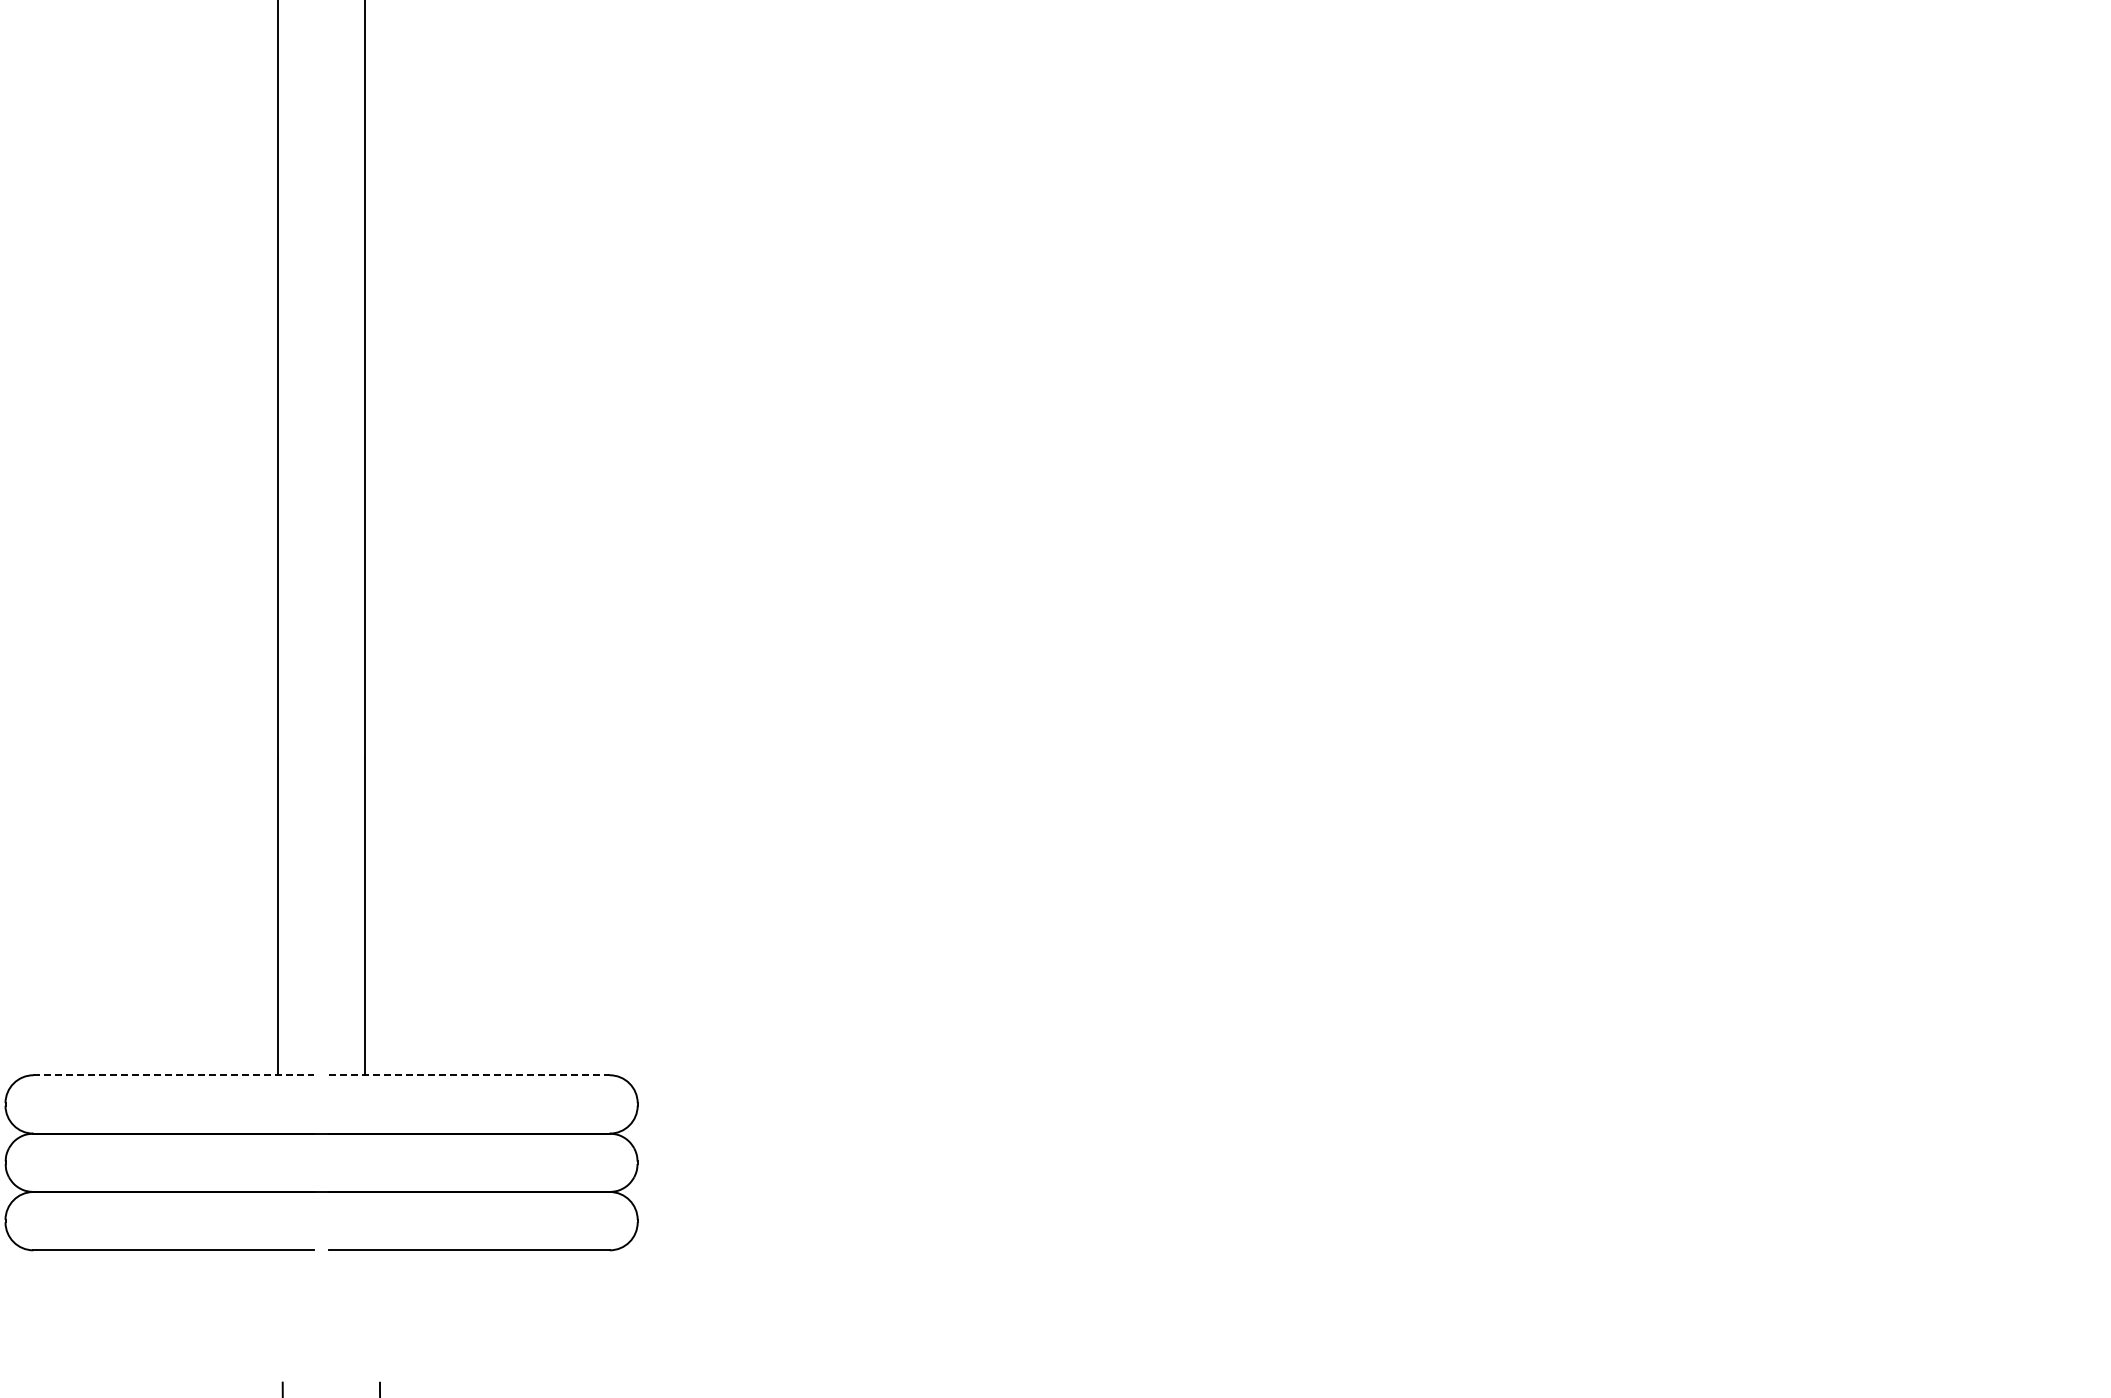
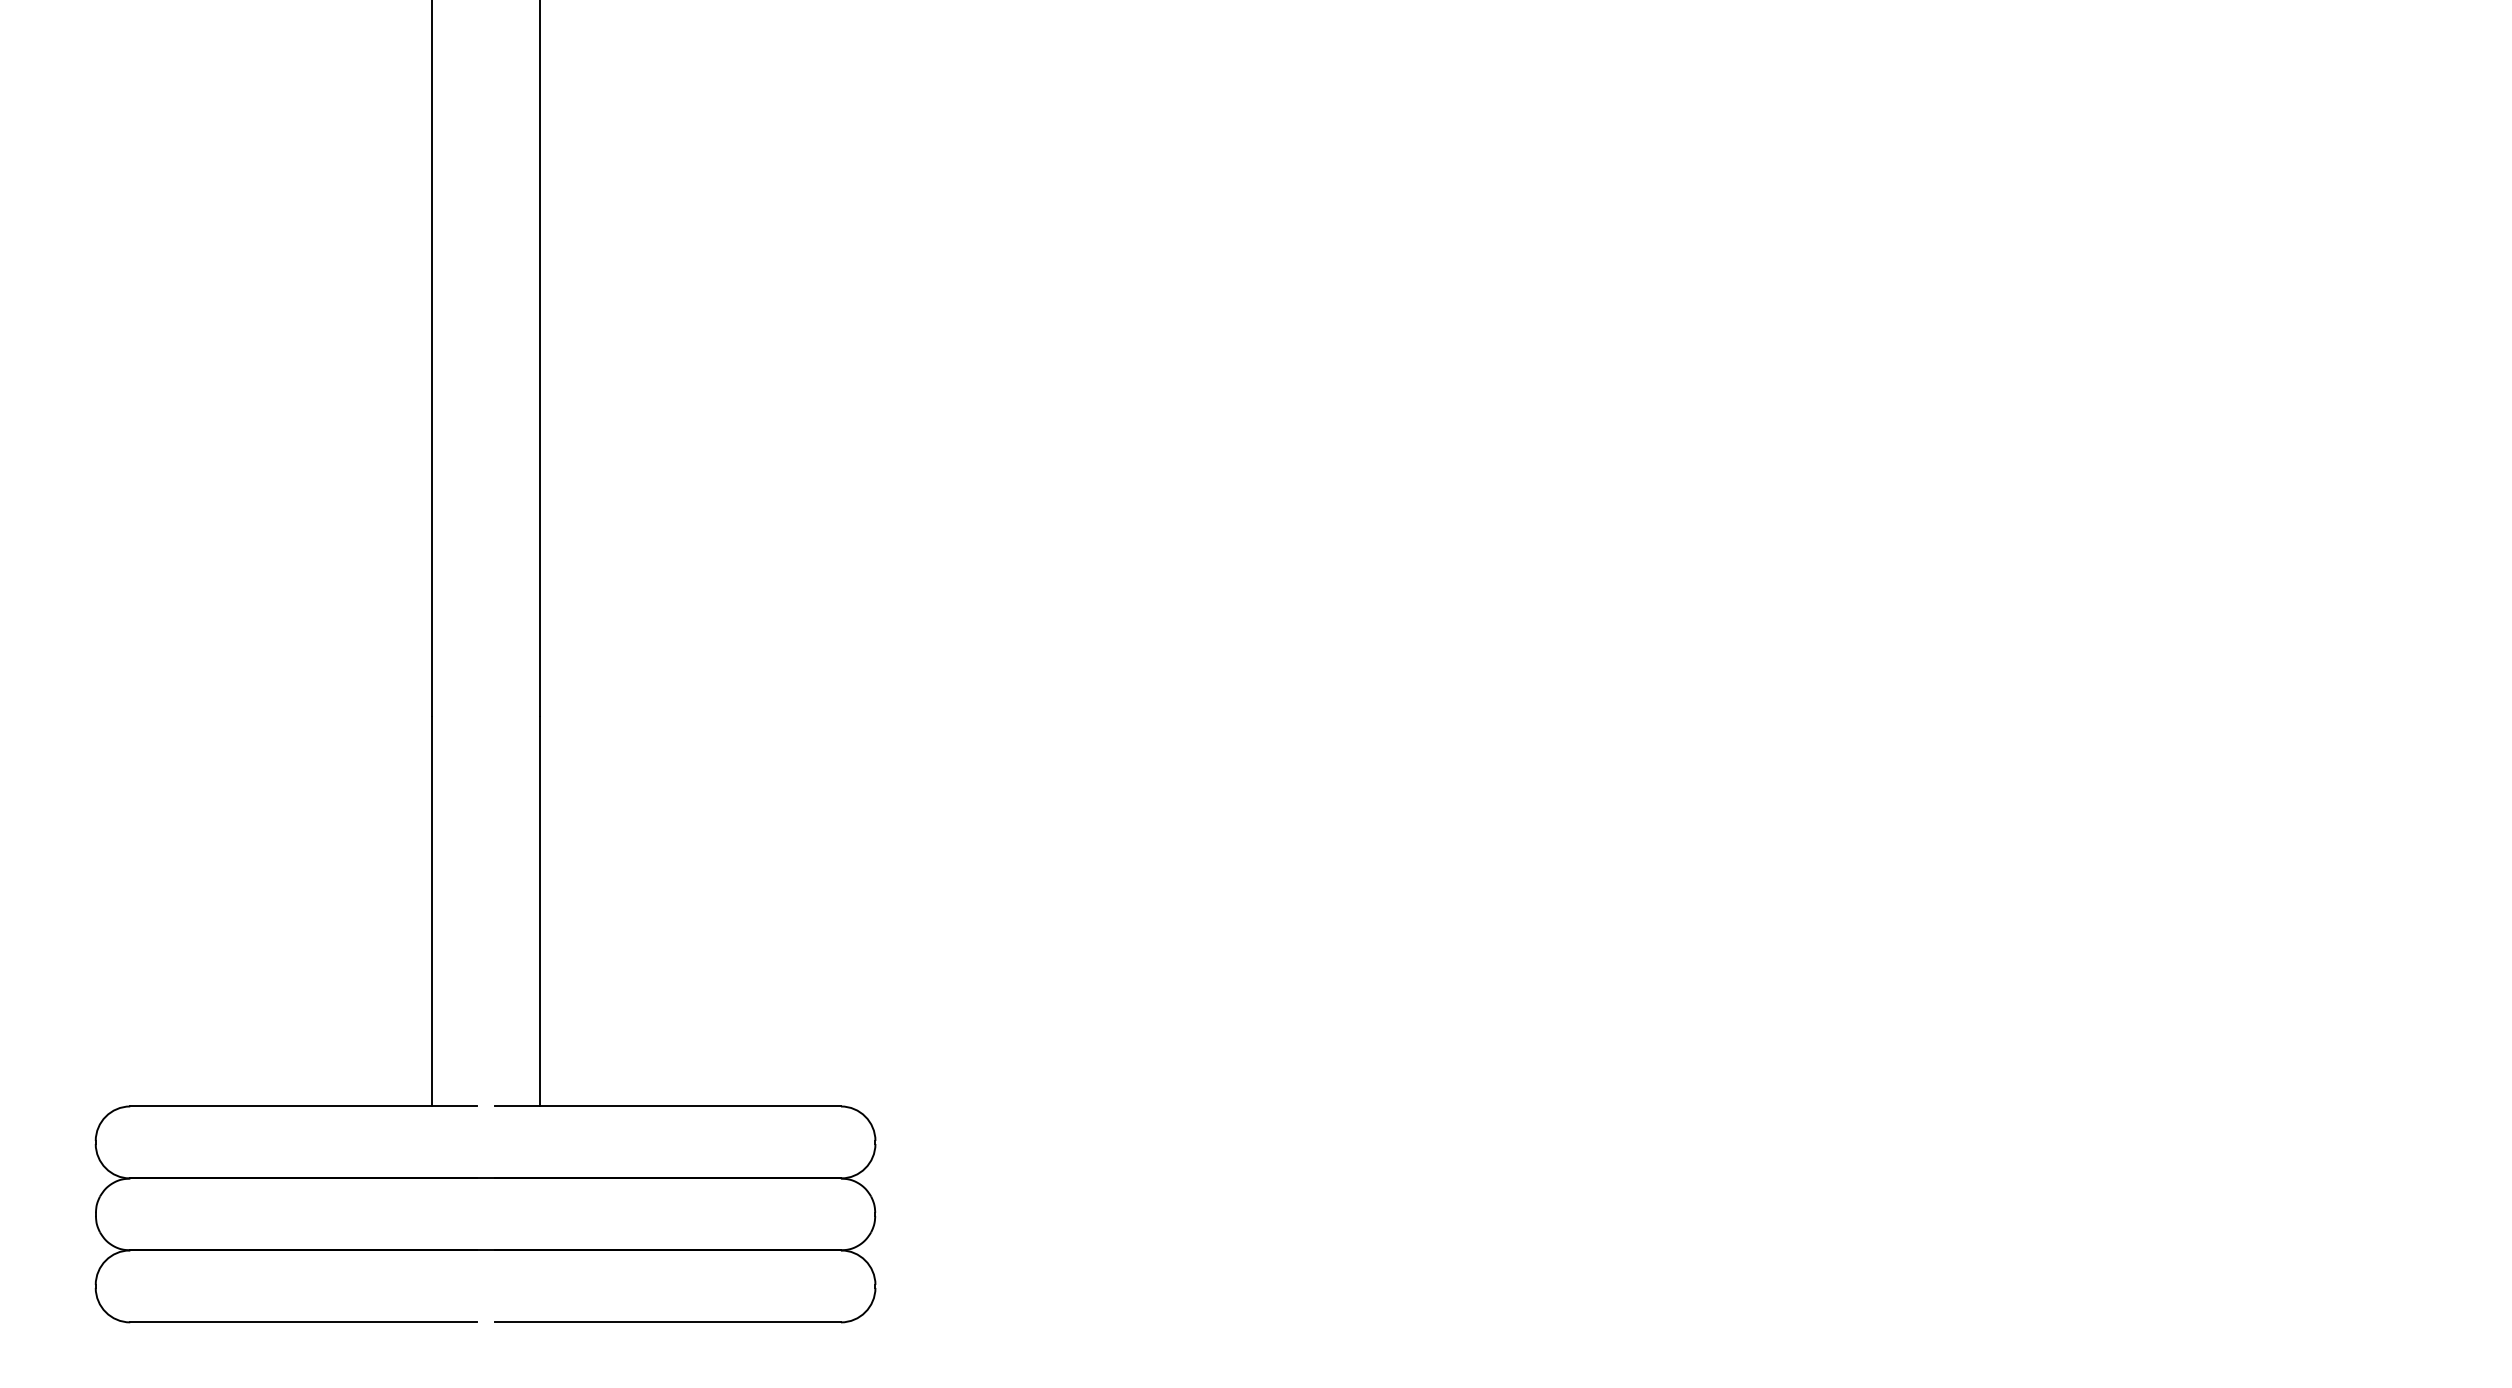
line: (174, 1075) -> (304, 1106), dashed -> solid
line: (469, 1075) -> (667, 1106), dashed -> solid

